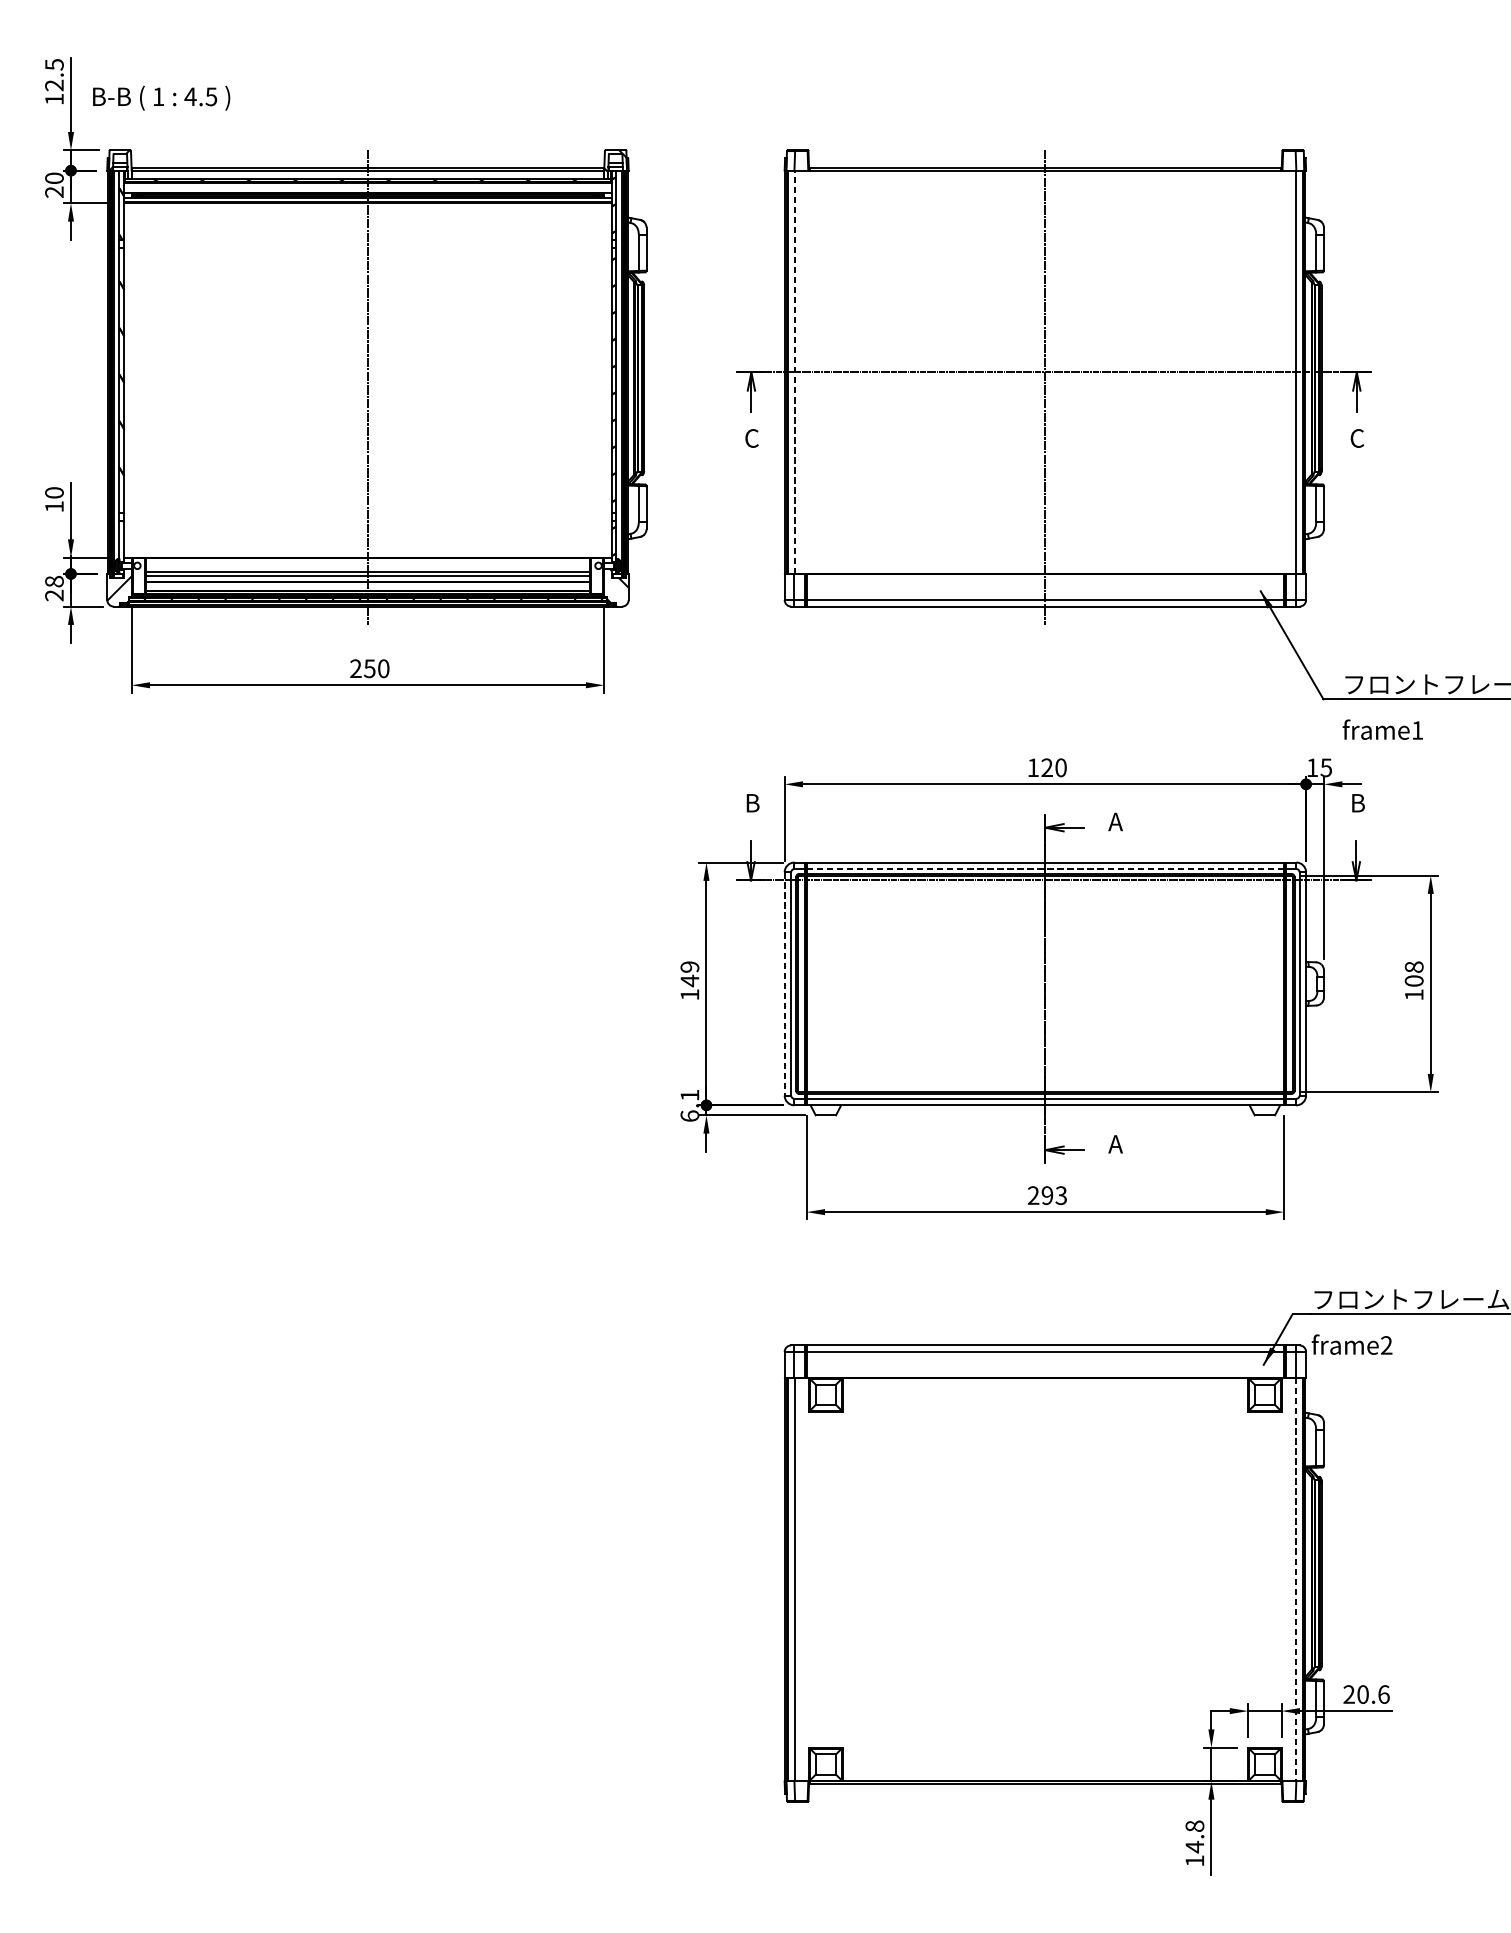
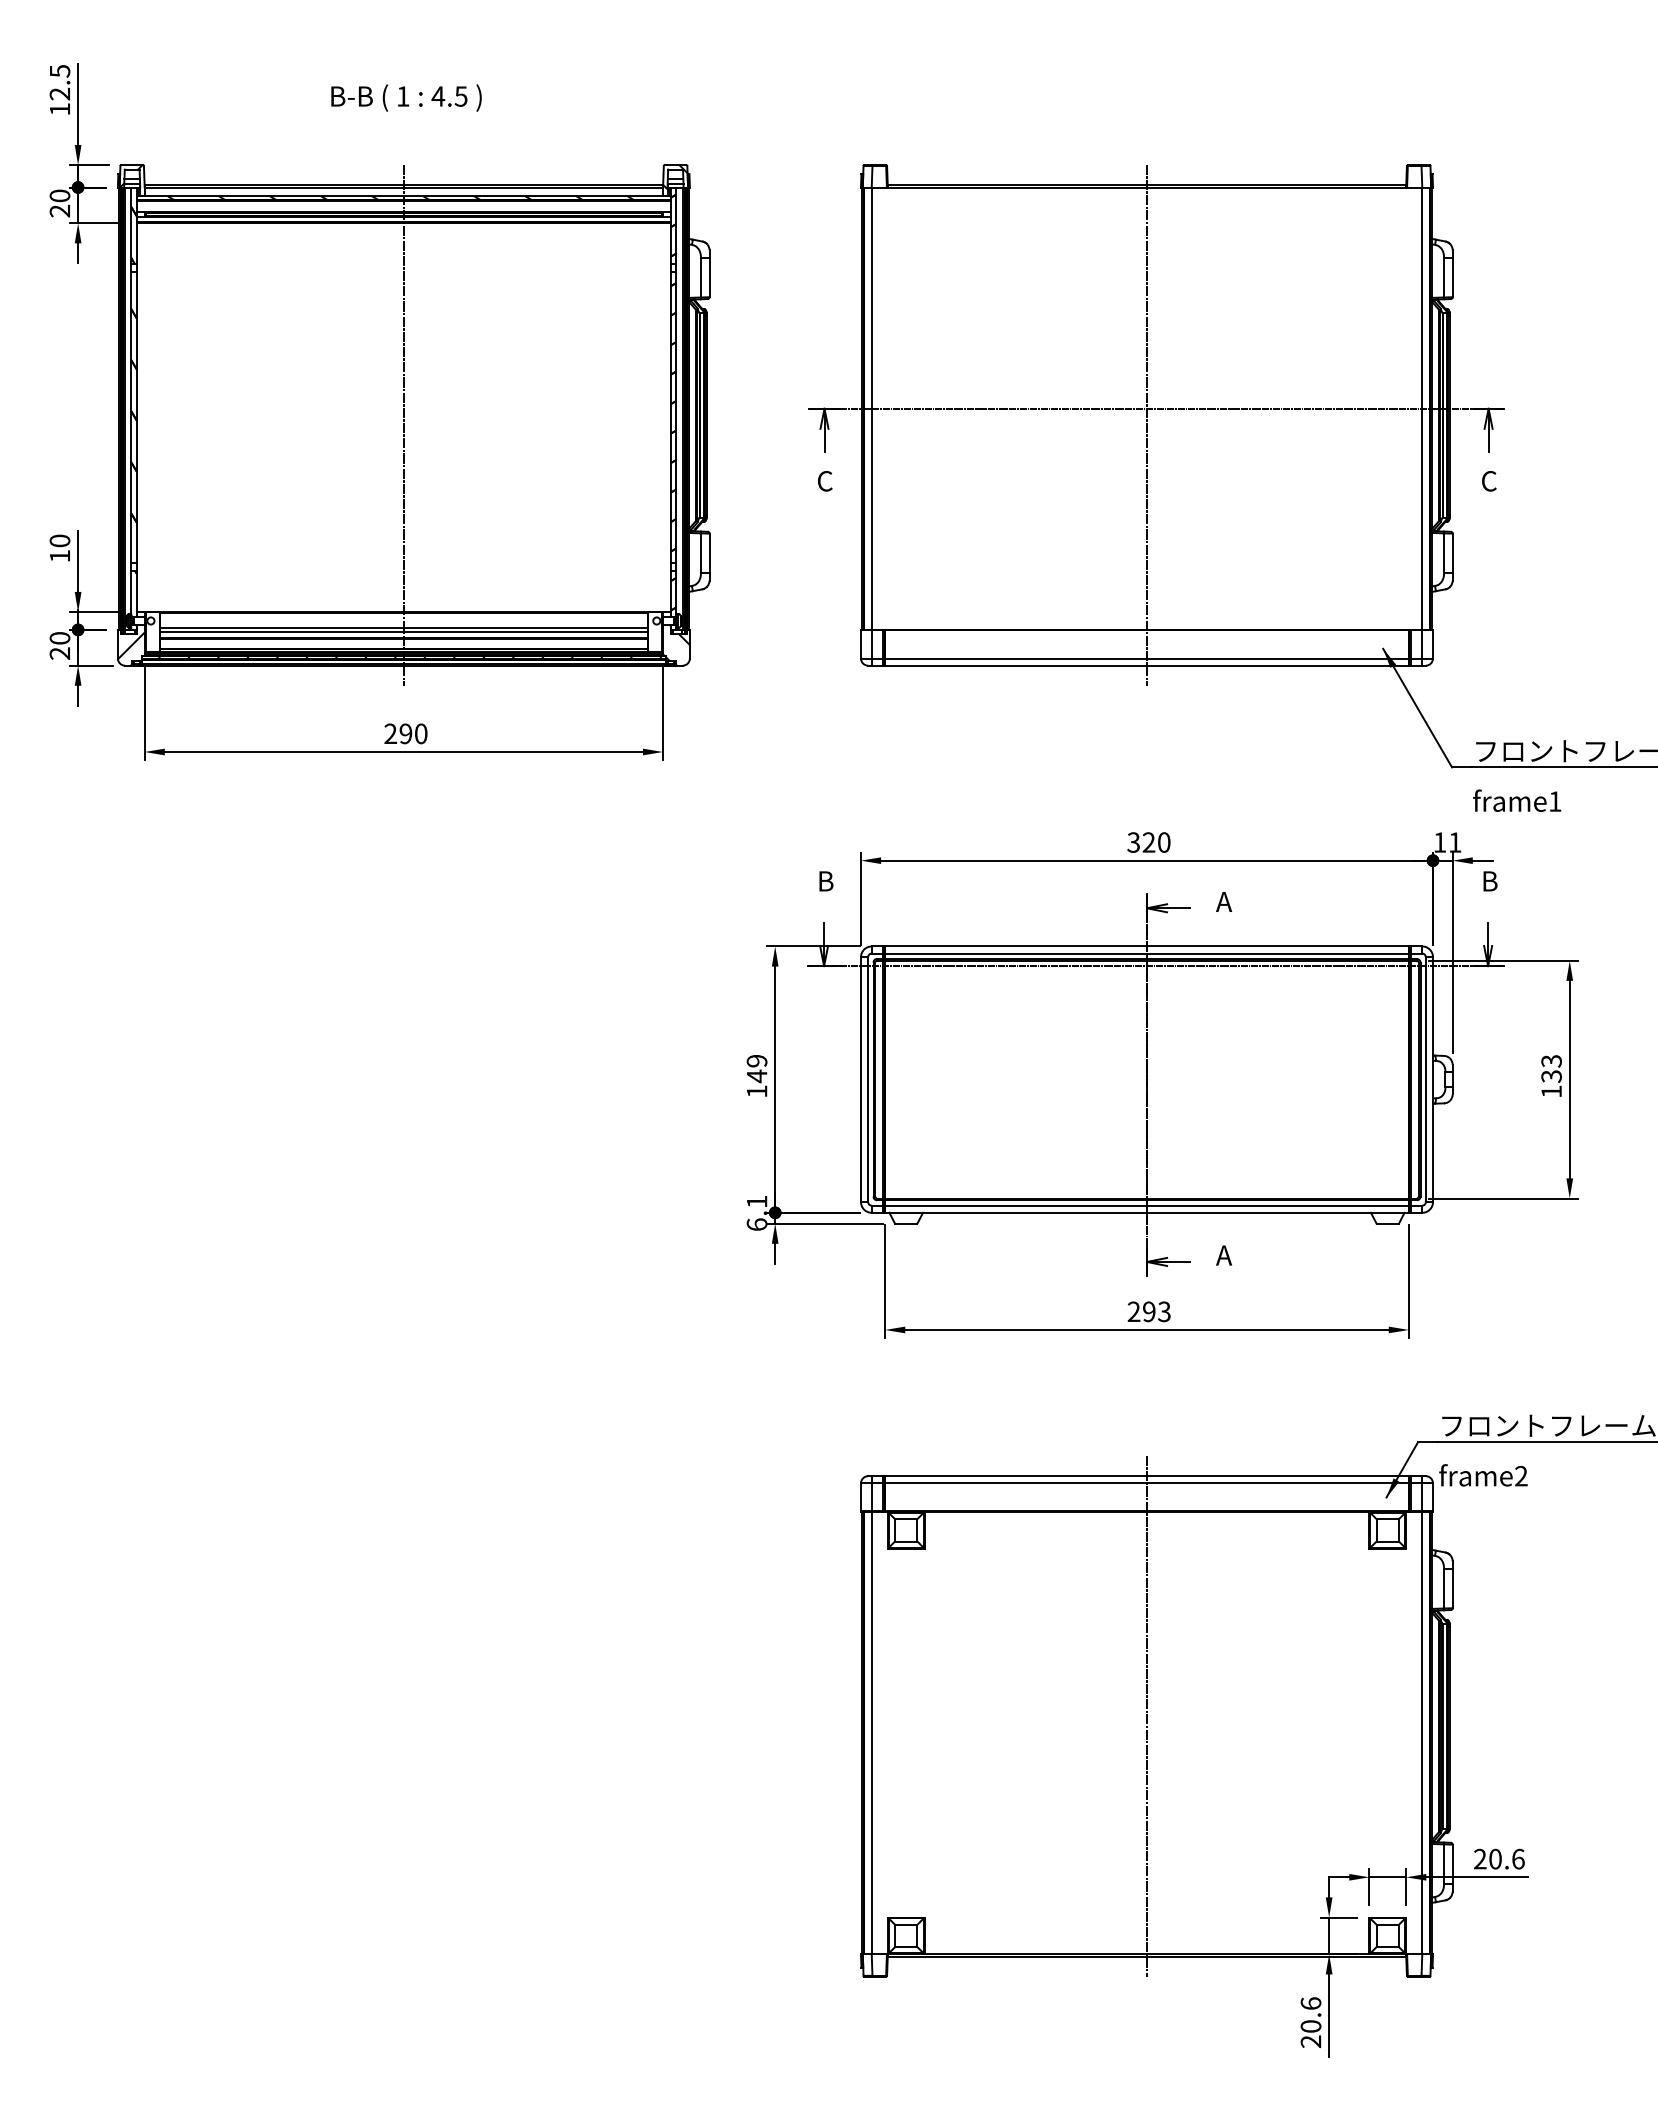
text: (161, 97) -> (406, 97), moved
line: (795, 372) -> (872, 408), dashed -> solid
text: (54, 581) -> (60, 638), 28 -> 20
text: (369, 668) -> (405, 733), 250 -> 290
text: (1033, 767) -> (1133, 842), 120 -> 320
text: (1325, 767) -> (1454, 842), 15 -> 11
line: (1045, 868) -> (1147, 953), dashed -> solid
text: (1414, 973) -> (1551, 1068), 108 -> 133
line: (785, 984) -> (861, 1080), dashed -> solid
line: (1045, 1564) -> (1147, 1716), added
line: (1295, 1580) -> (1421, 1733), dashed -> solid
text: (1194, 1843) -> (1310, 2022), 14.8 -> 20.6

